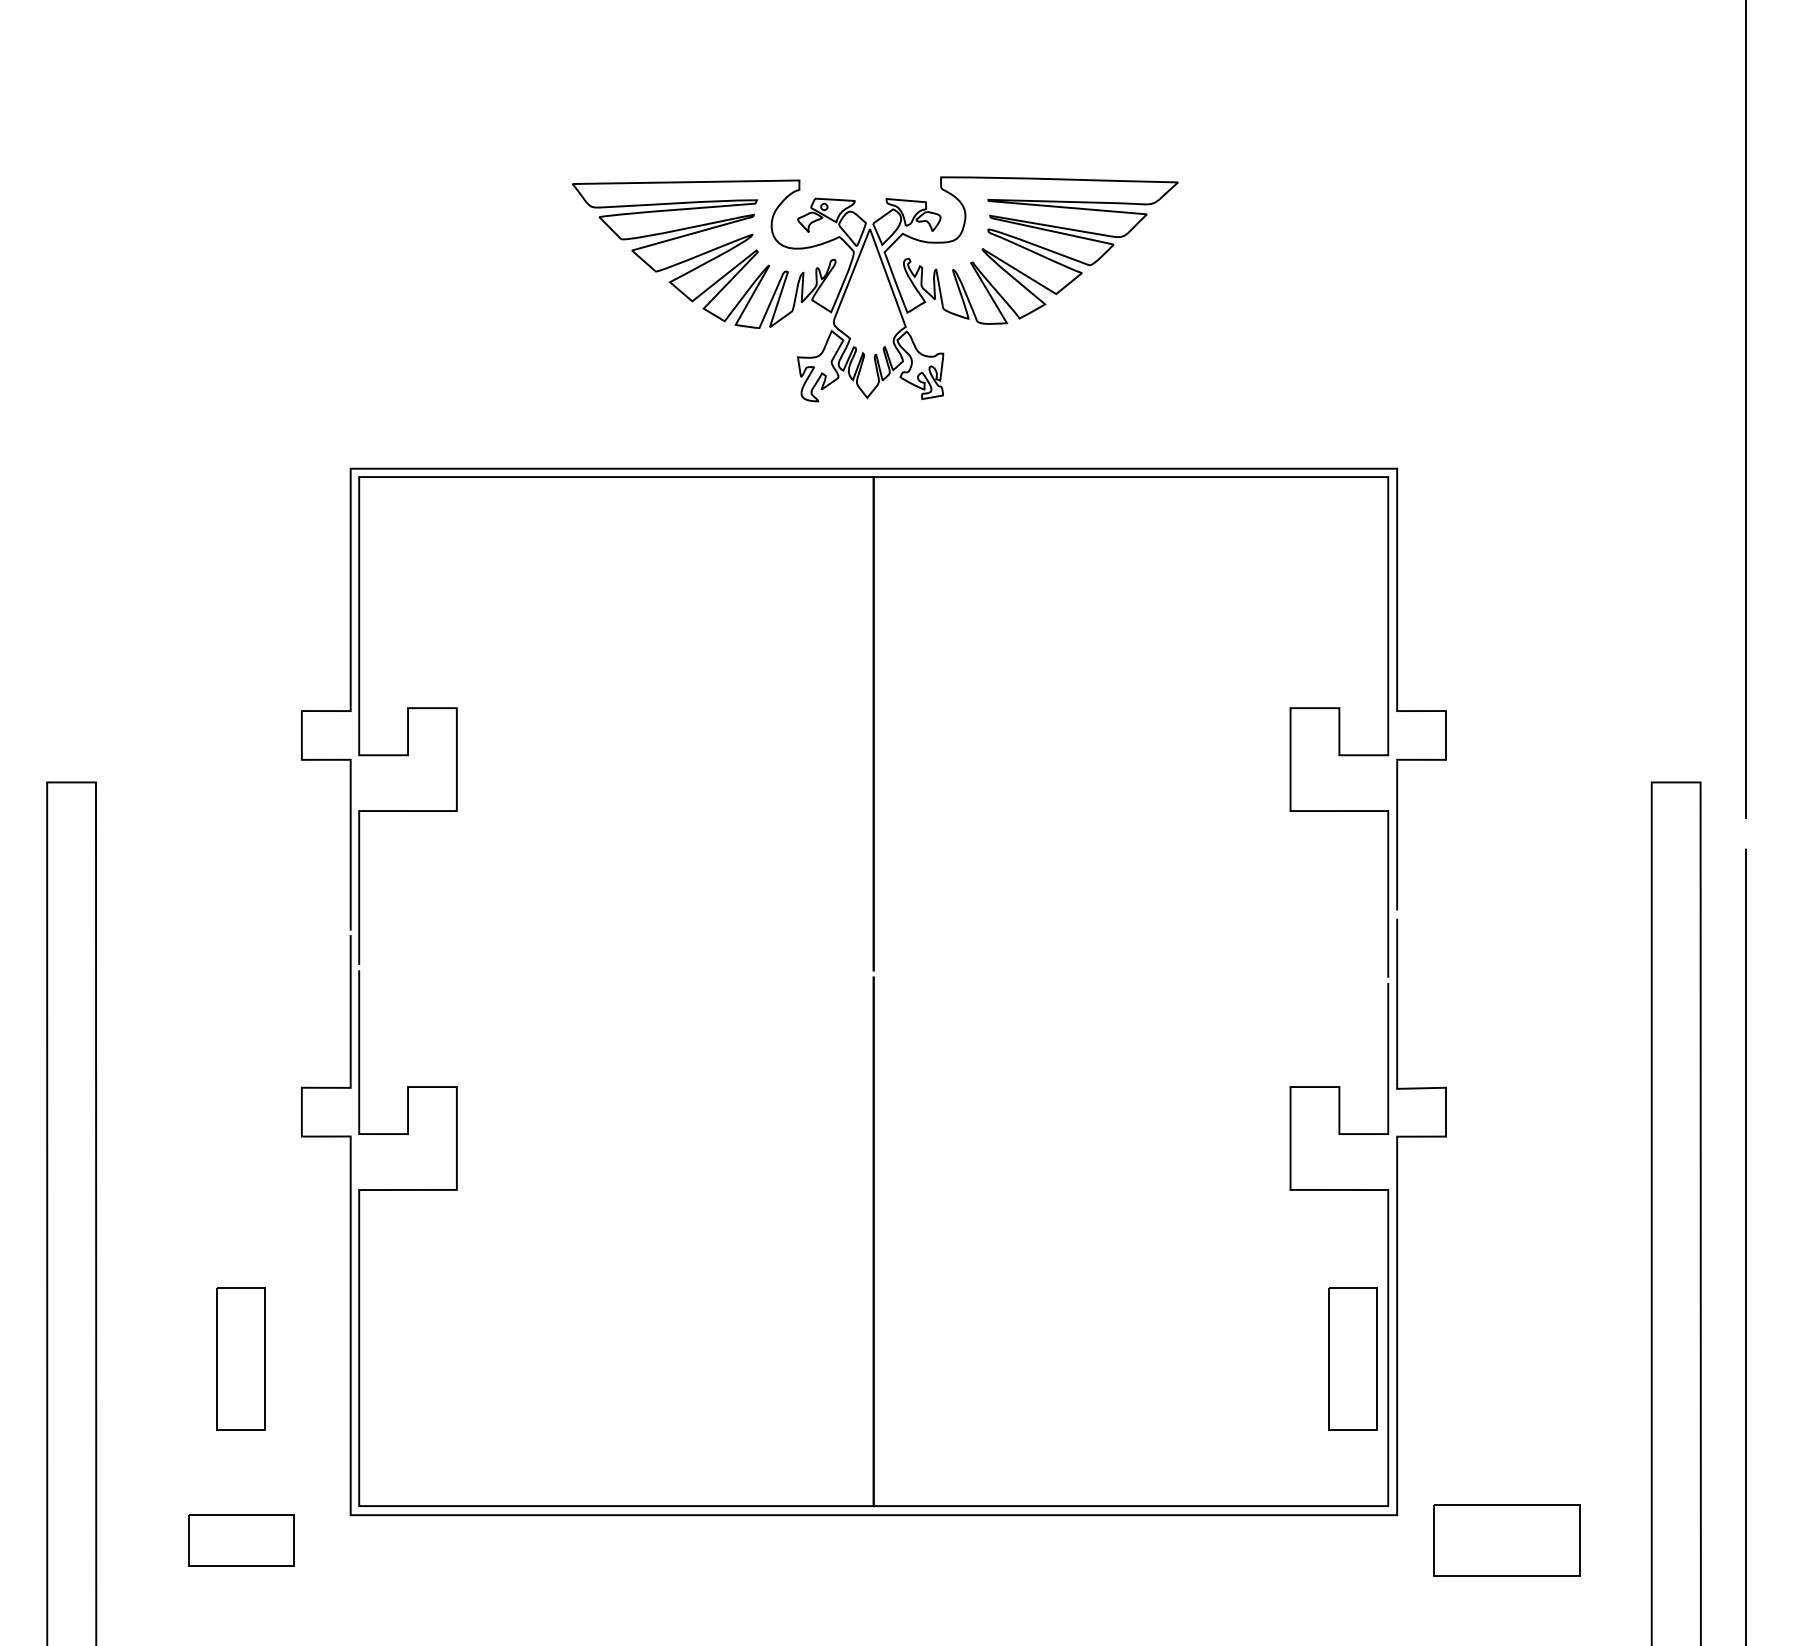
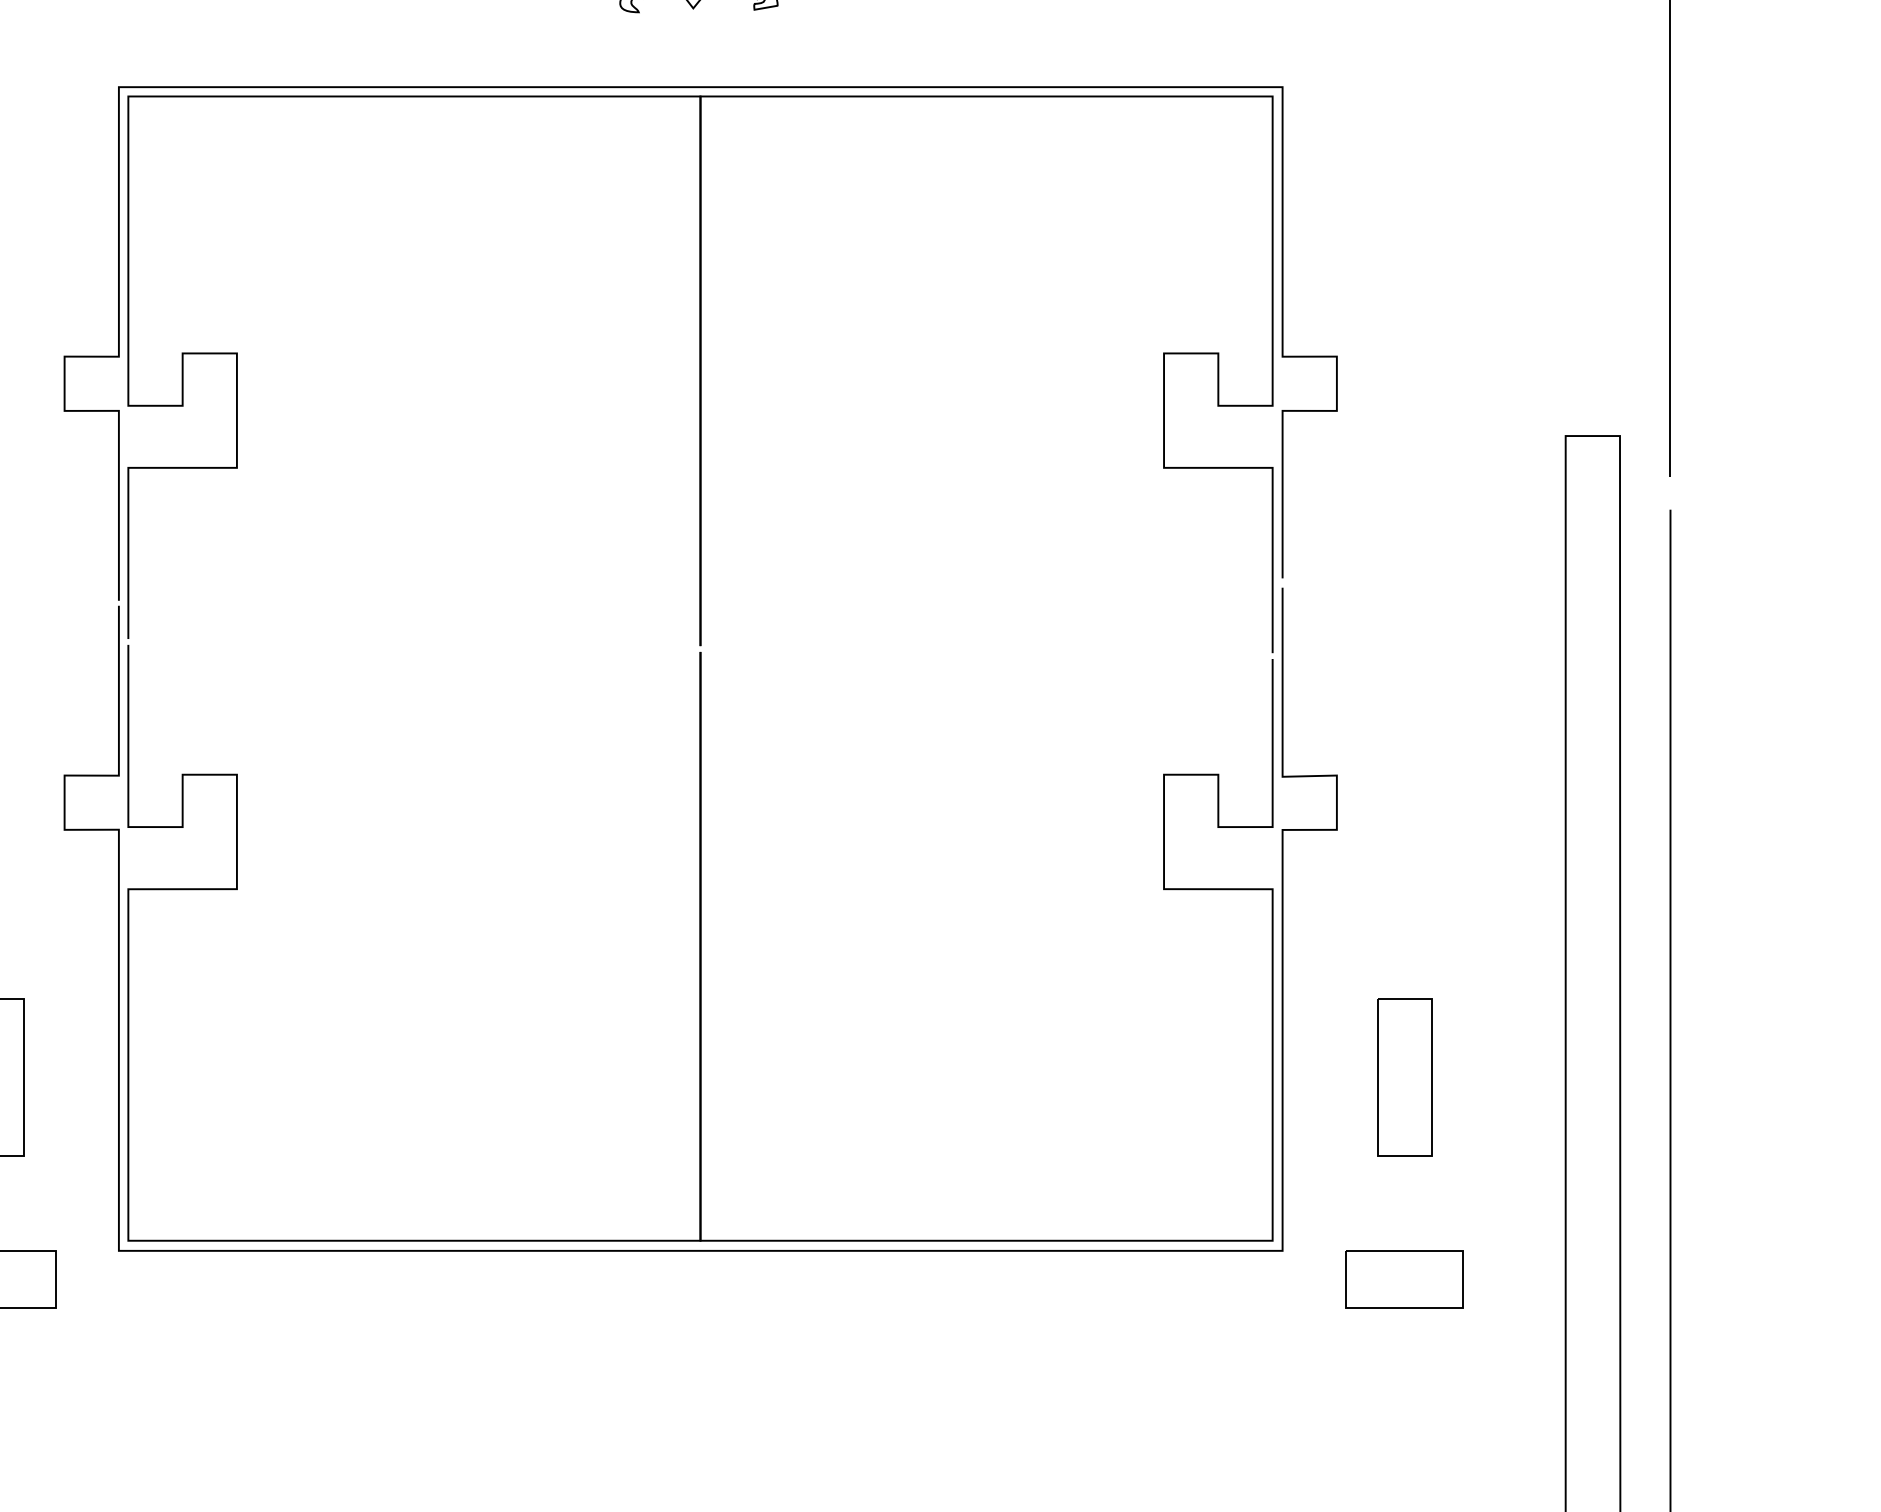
part: (1352, 1358) -> (1404, 1076), moved
part: (1506, 1540) -> (1404, 1278), size x0.71

